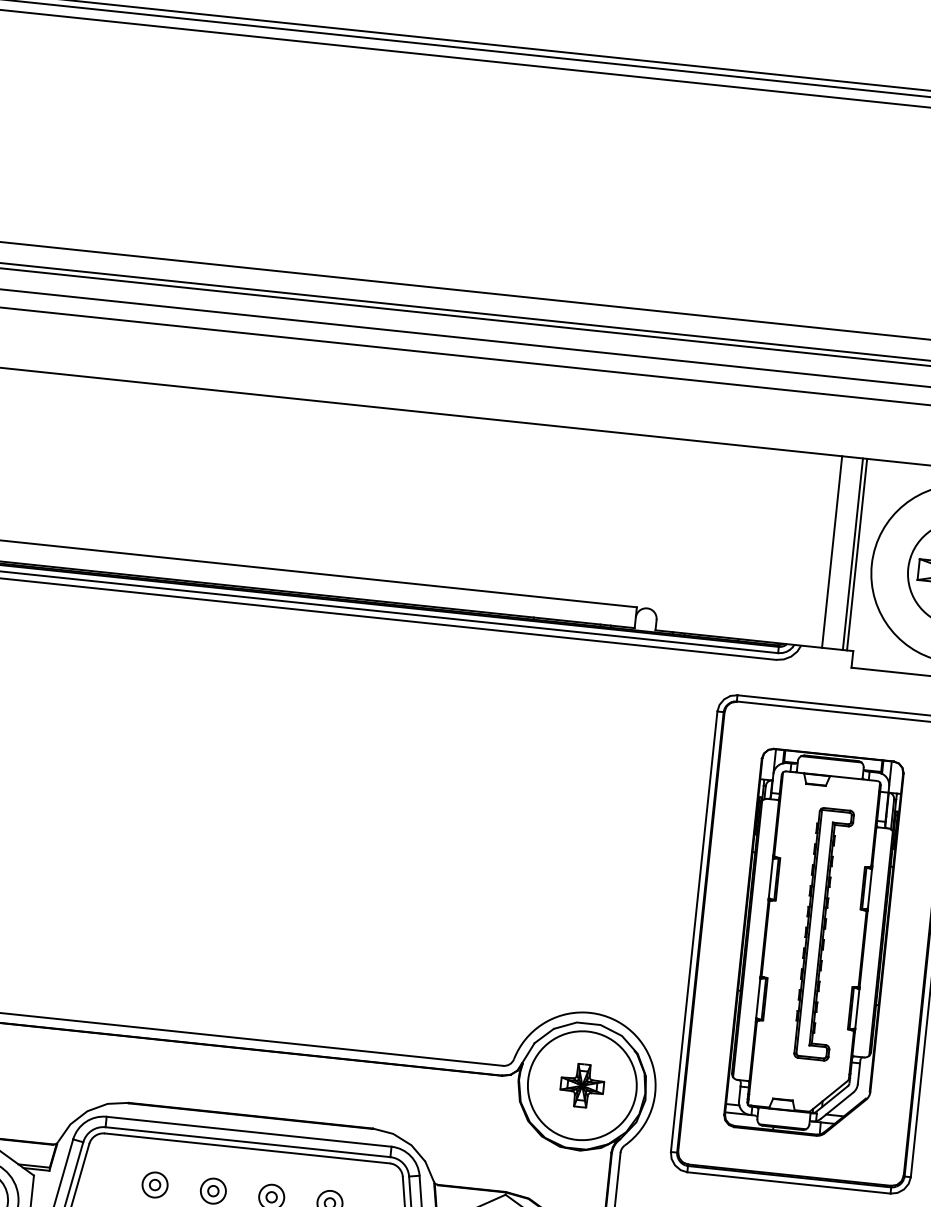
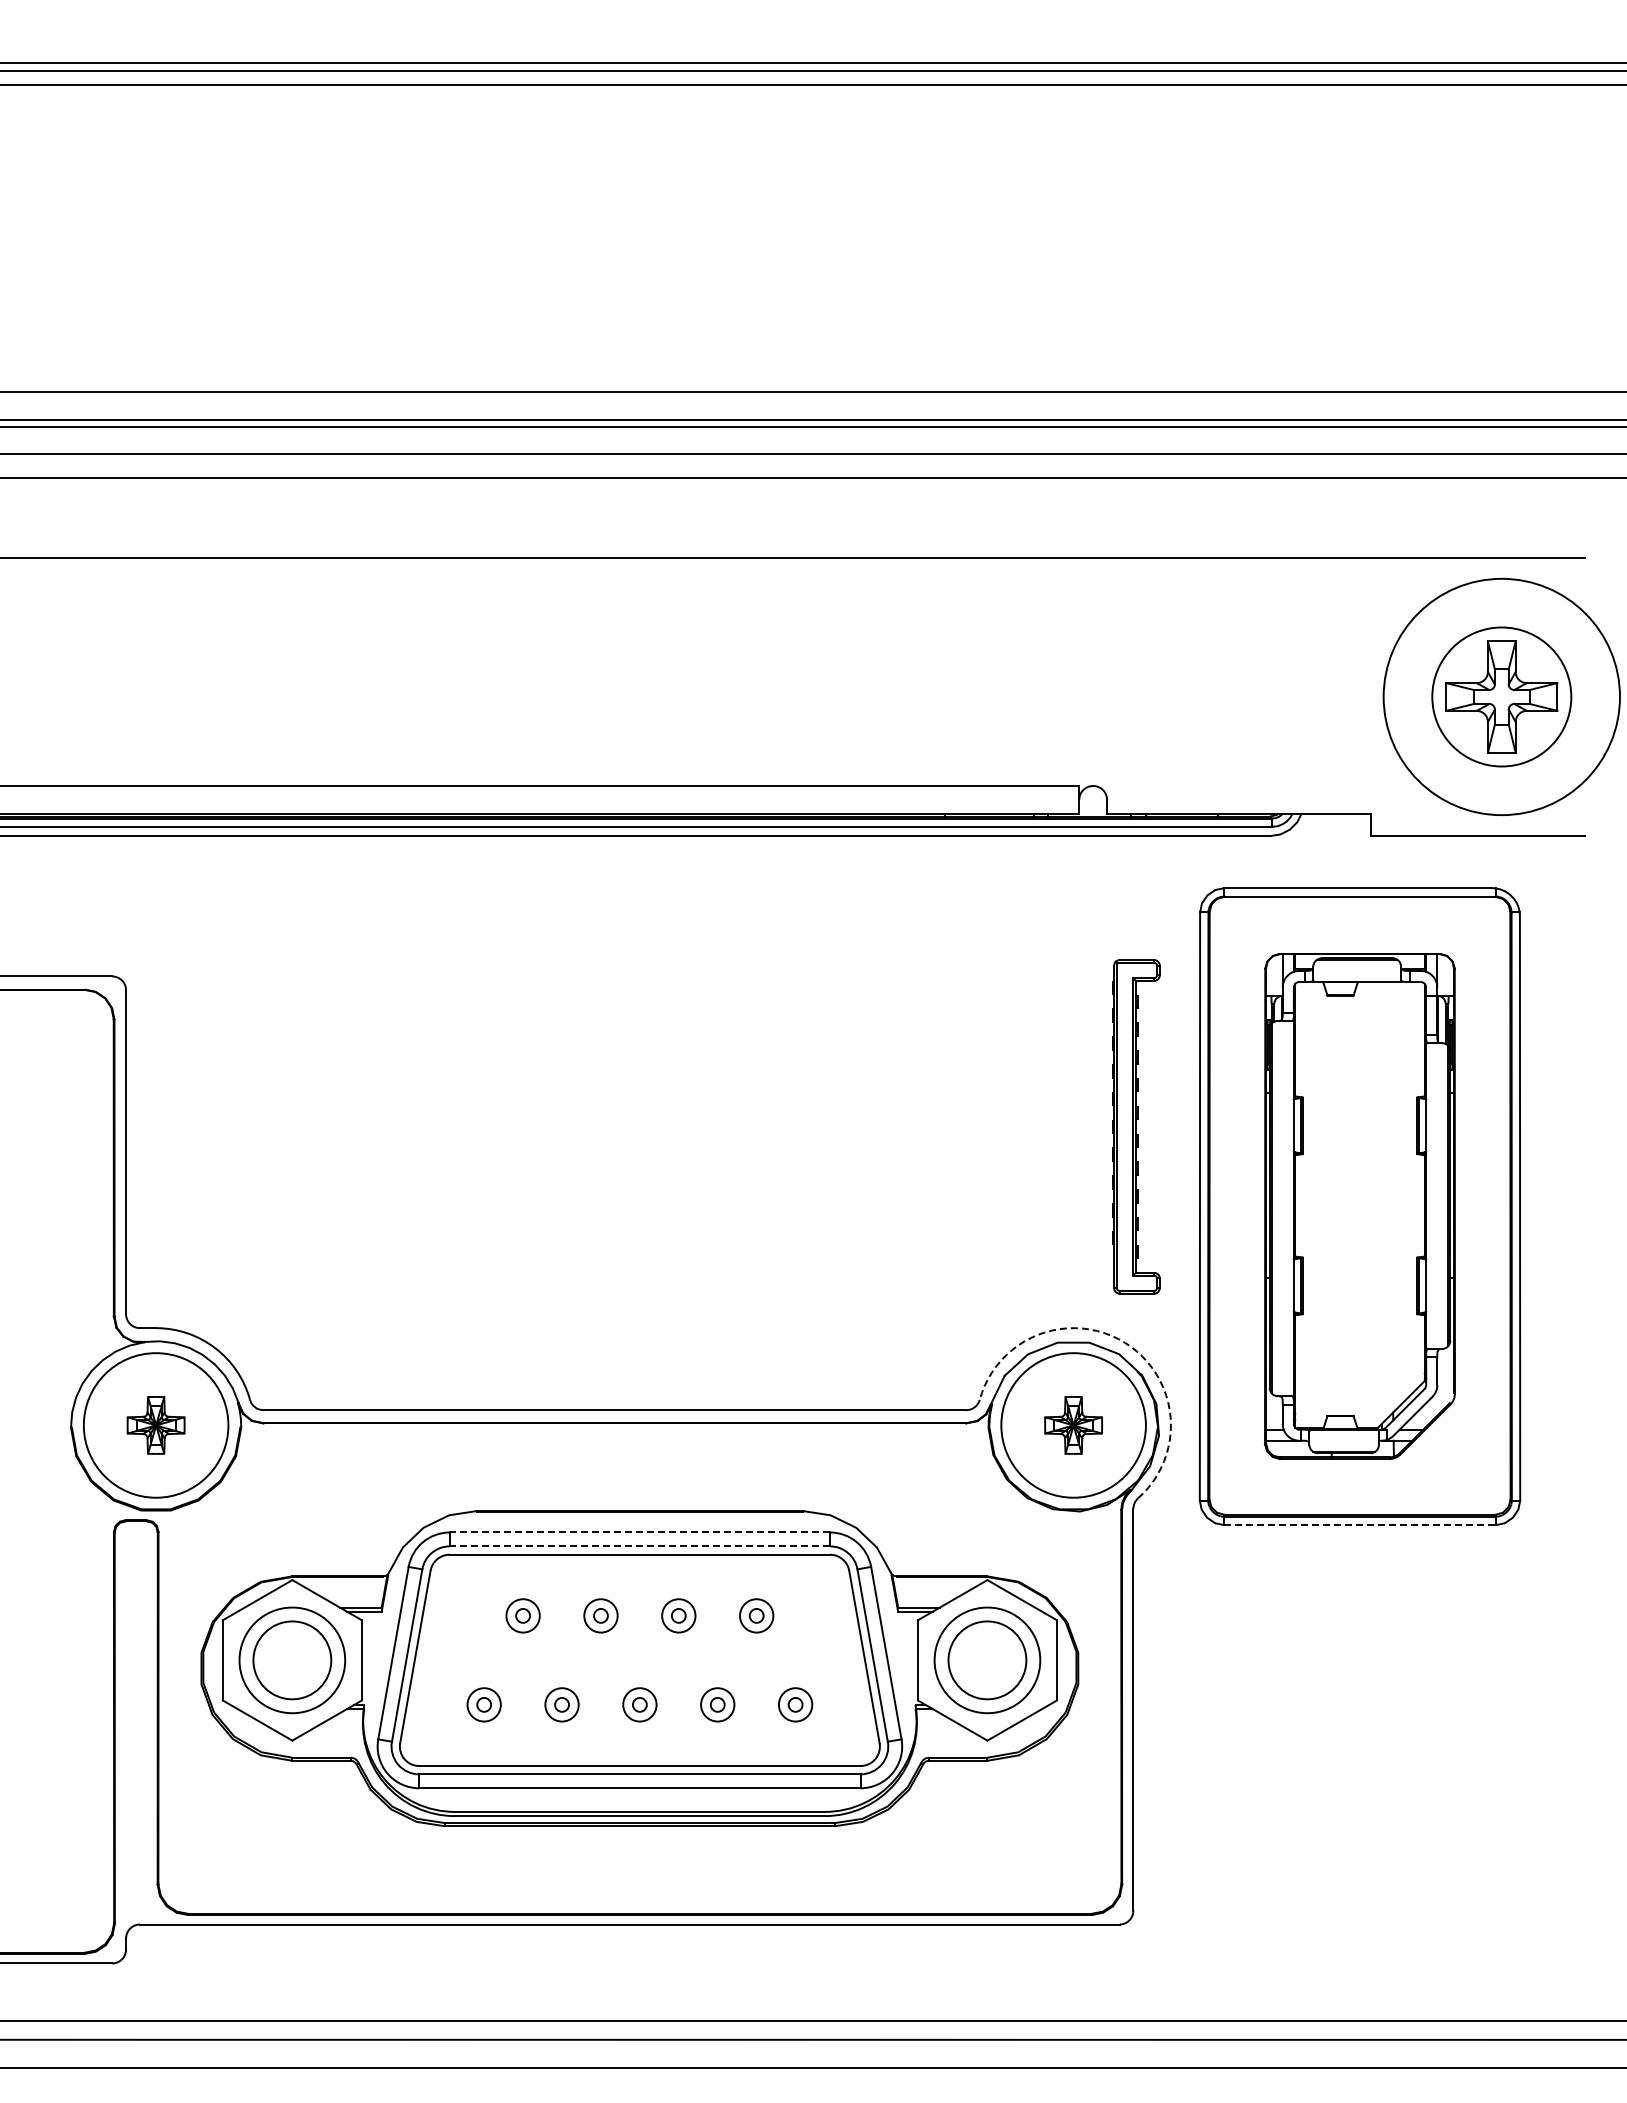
line: (832, 551) -> (1329, 685), removed
line: (853, 553) -> (1357, 685), removed
line: (856, 554) -> (1362, 685), removed
part: (823, 933) -> (1136, 1126), moved
arc: (627, 1027) -> (1125, 1342), solid -> dashed
line: (248, 1131) -> (639, 1532), solid -> dashed
line: (247, 1142) -> (639, 1546), solid -> dashed
line: (789, 1183) -> (1360, 1525), solid -> dashed

